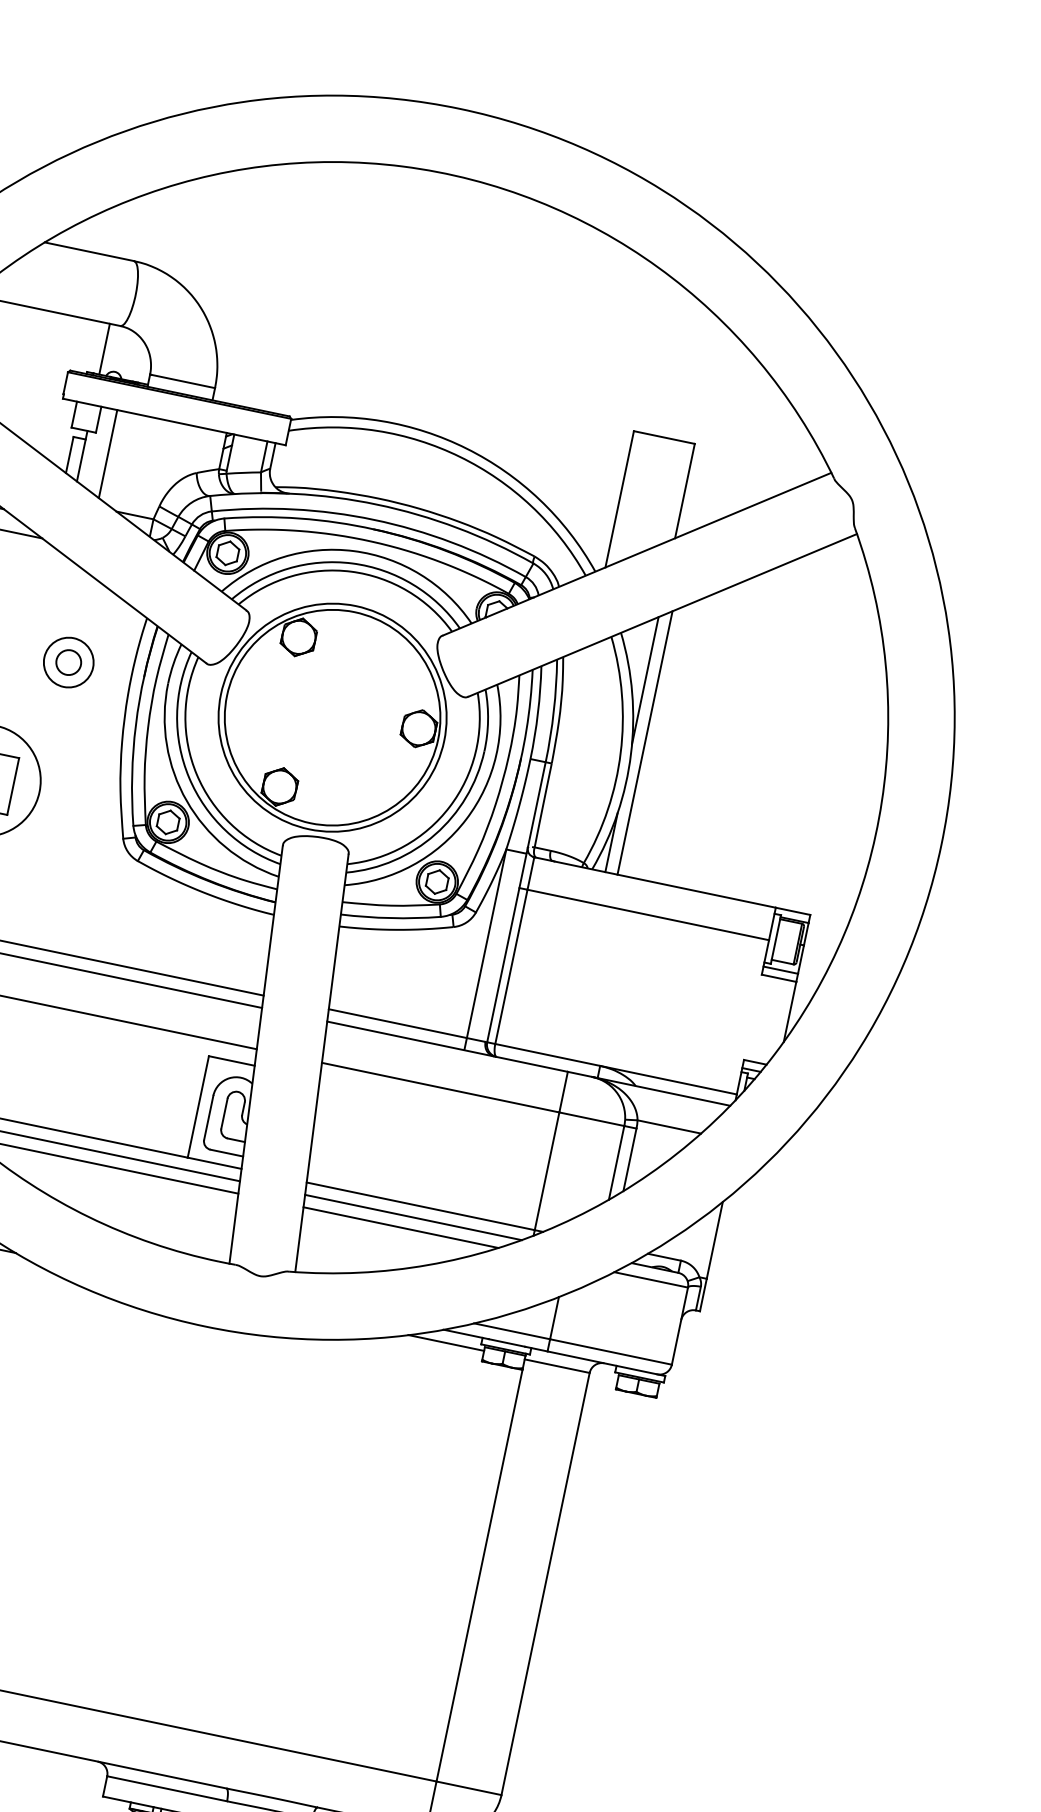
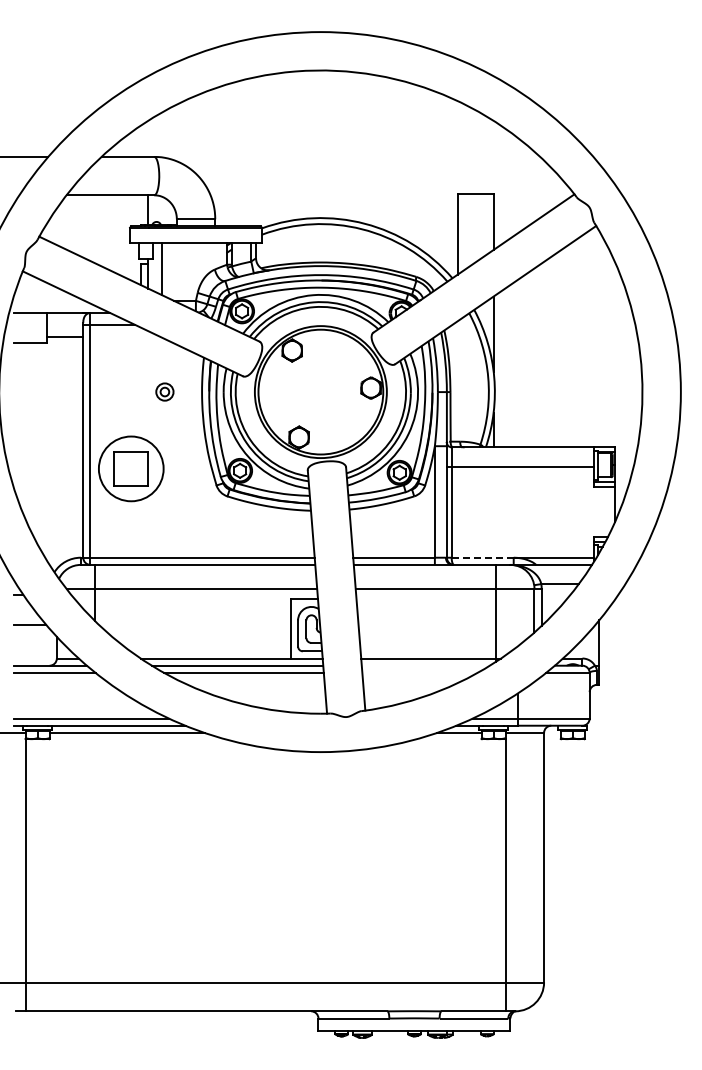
part: (68, 661) -> (164, 391), size x0.6
line: (644, 742) -> (500, 369), removed
line: (549, 1054) -> (483, 557), solid -> dashed
line: (412, 1217) -> (425, 665), removed
line: (400, 1226) -> (419, 672), removed

